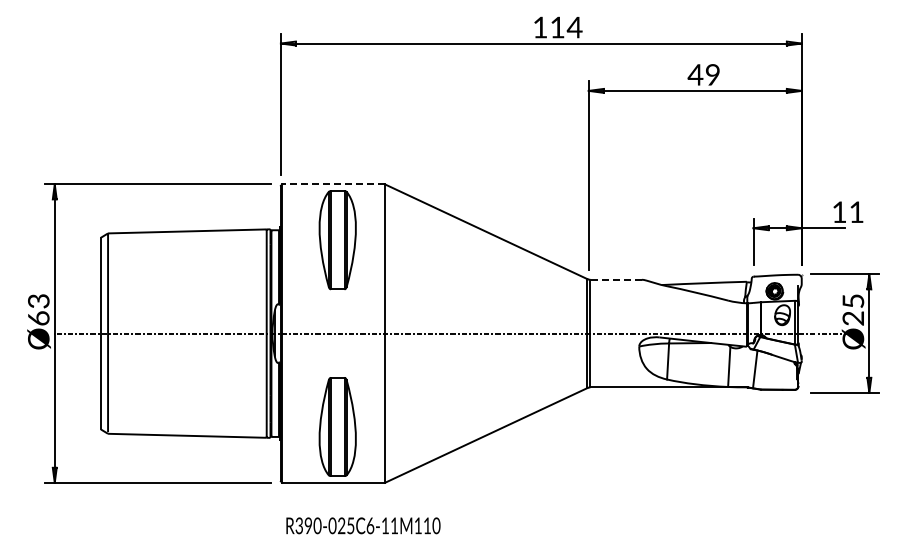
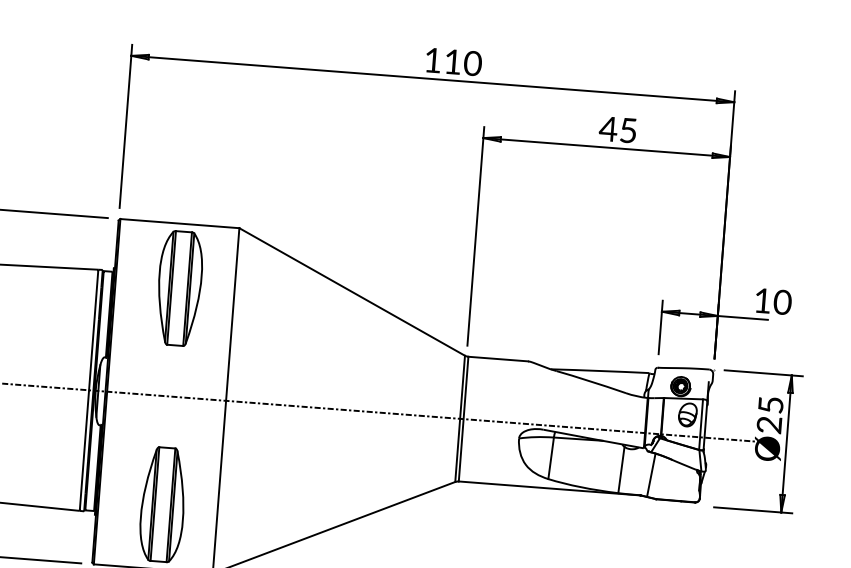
text: (574, 27) -> (472, 63), 114 -> 110
text: (712, 74) -> (628, 130), 49 -> 45
line: (333, 184) -> (179, 223), dashed -> solid
text: (856, 212) -> (782, 302), 11 -> 10
line: (616, 279) -> (498, 358), dashed -> solid

